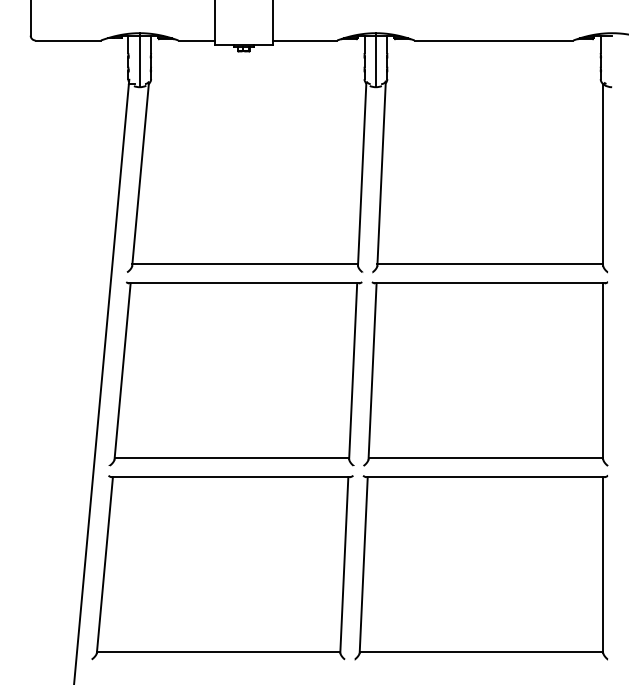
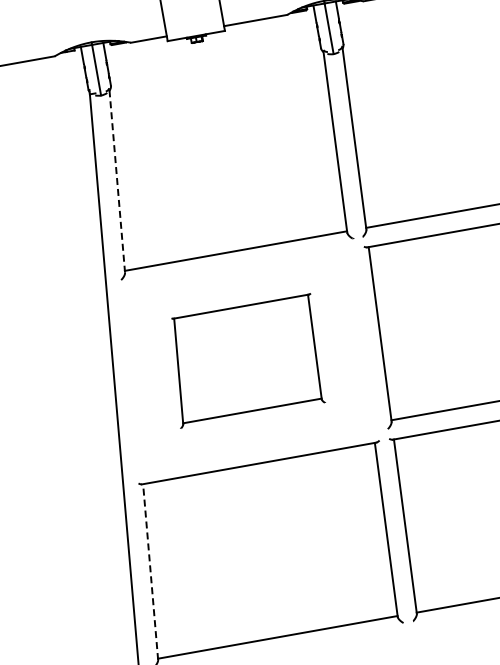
line: (140, 174) -> (117, 181), solid -> dashed
part: (235, 373) -> (245, 360), size x0.6
line: (104, 564) -> (150, 571), solid -> dashed

